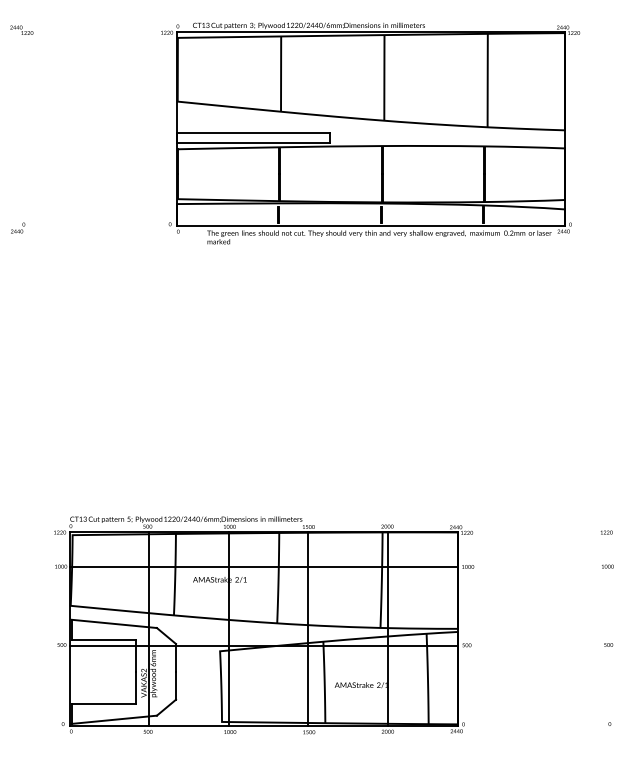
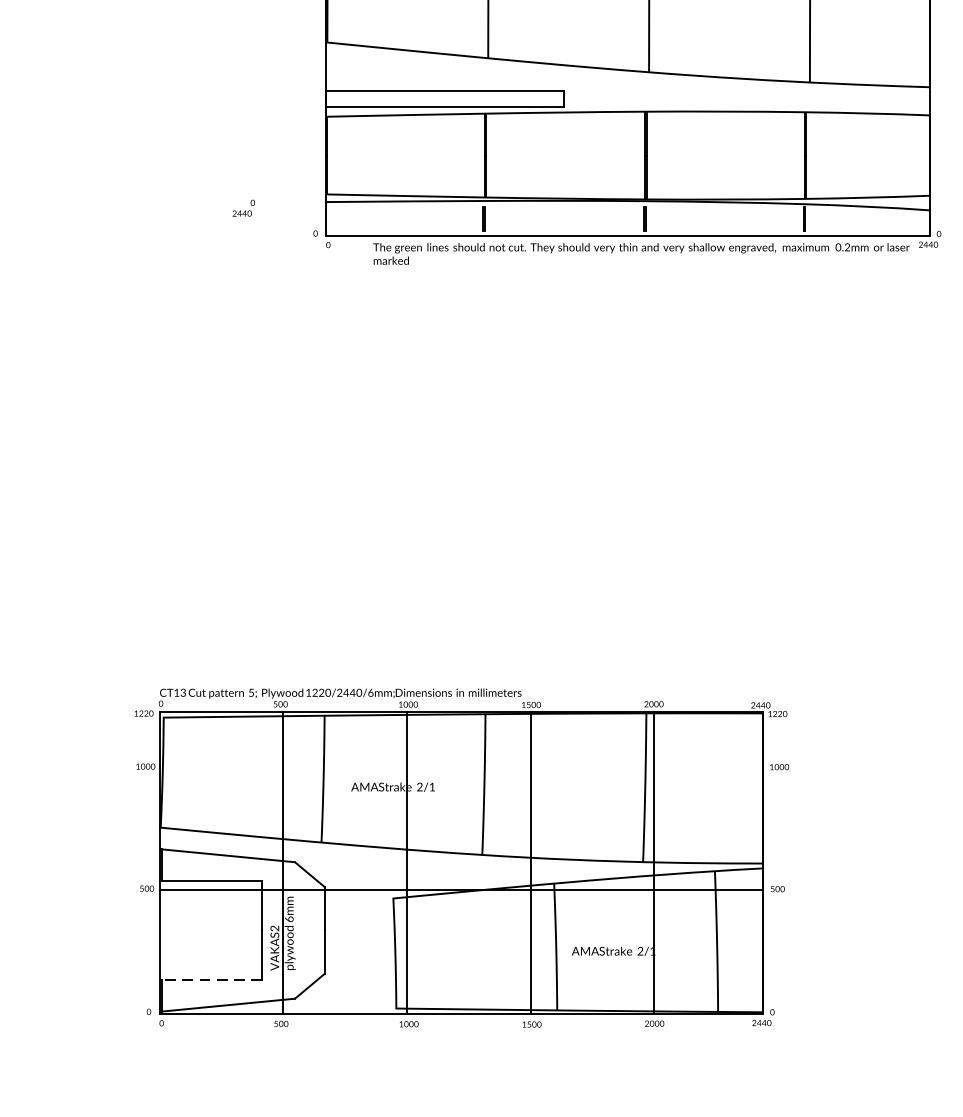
text: (18, 227) -> (244, 207), moved
line: (263, 566) -> (460, 766), removed
line: (103, 703) -> (211, 979), solid -> dashed

